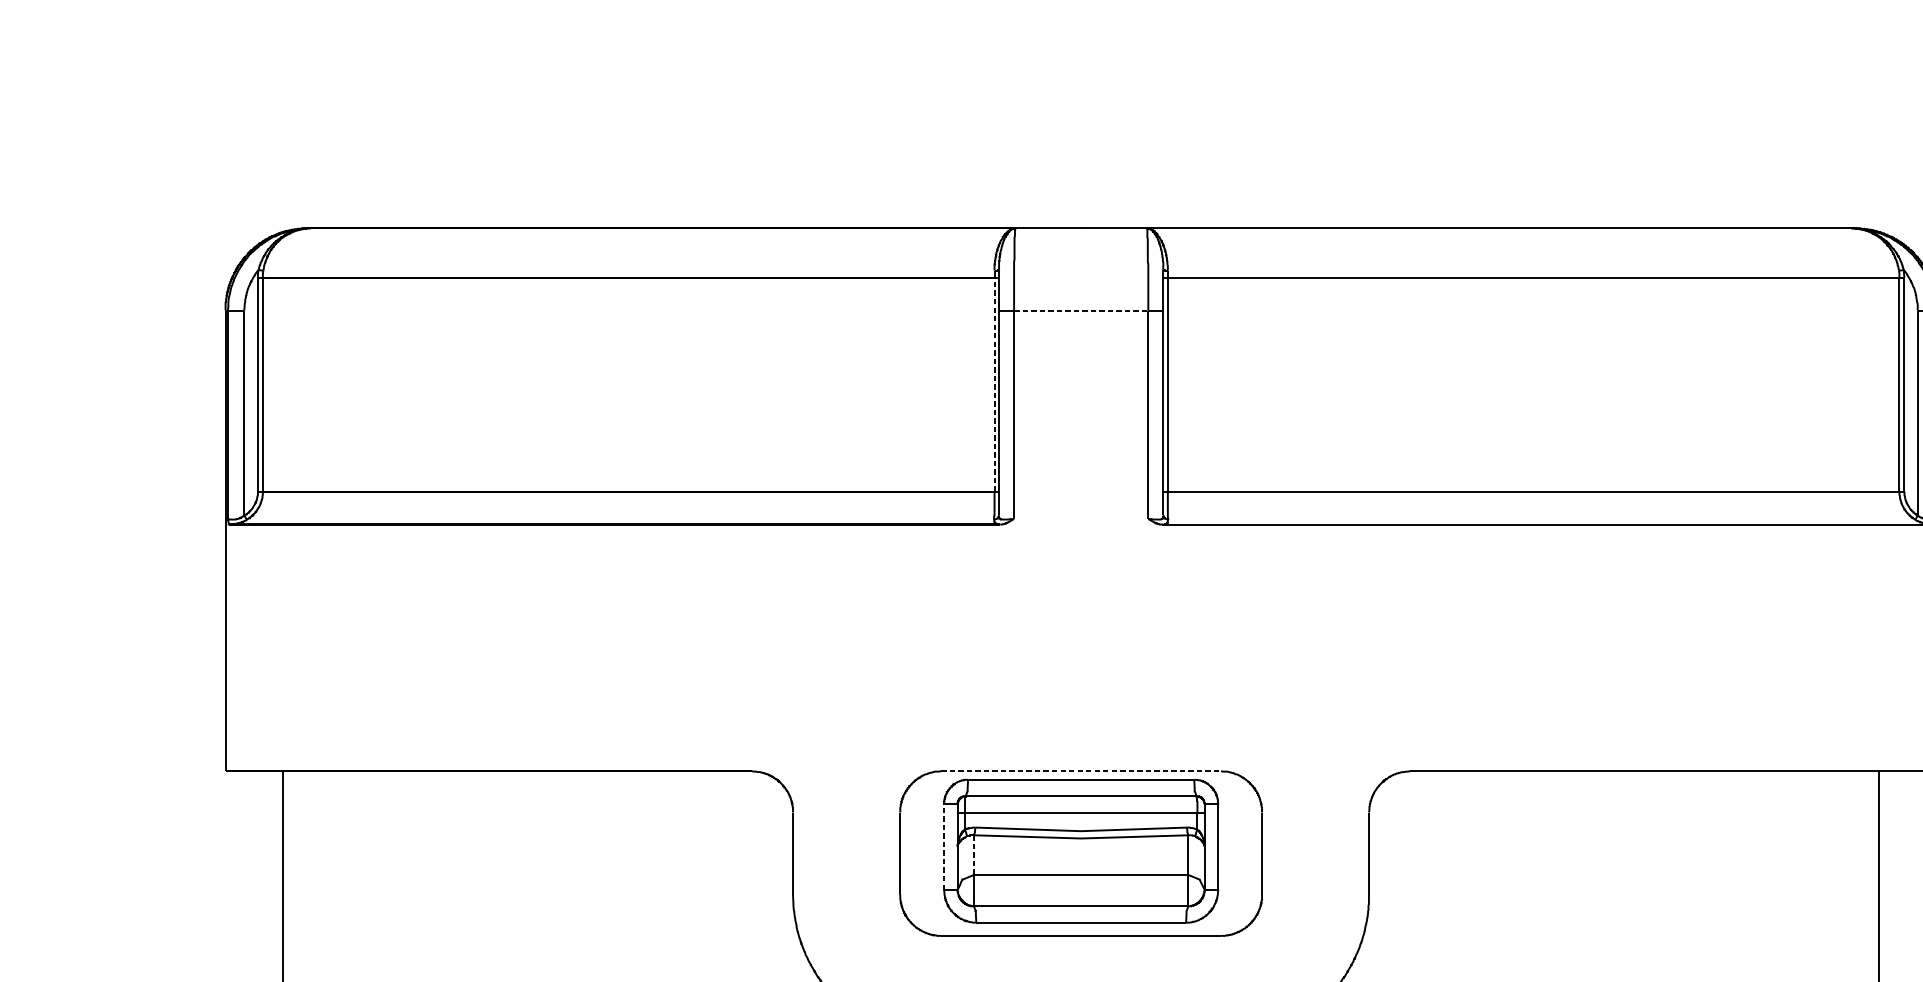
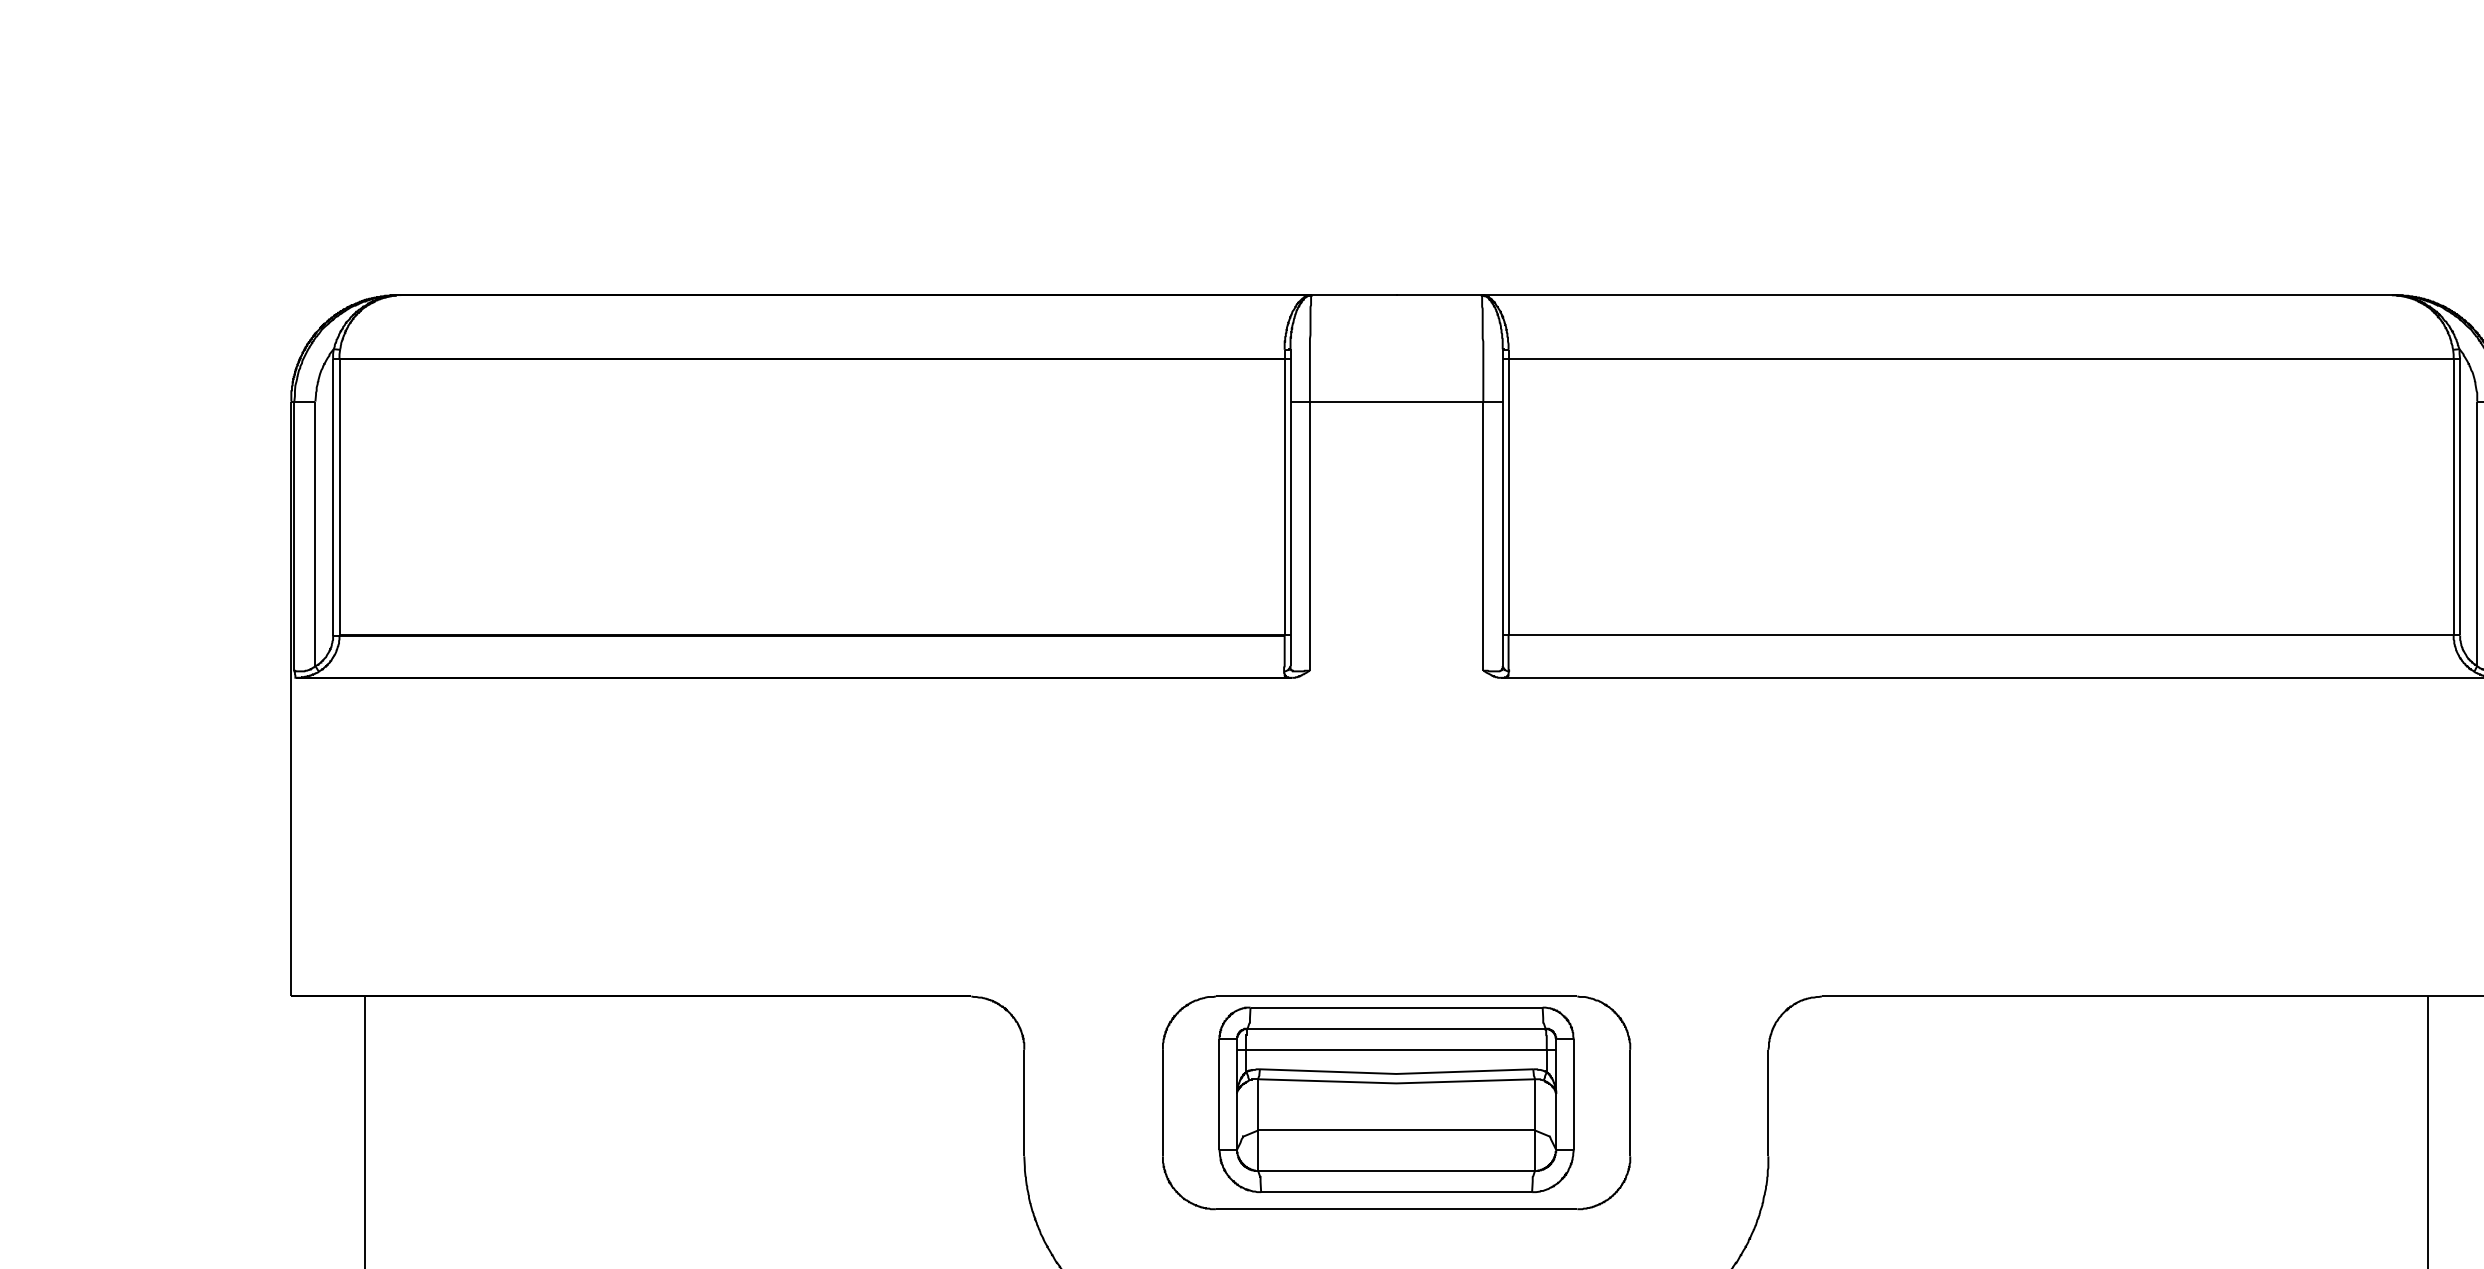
line: (1081, 310) -> (1396, 401), dashed -> solid
line: (994, 384) -> (1284, 496), dashed -> solid
line: (1081, 771) -> (1396, 996), dashed -> solid
line: (944, 847) -> (1219, 1094), dashed -> solid
line: (974, 854) -> (1258, 1104), dashed -> solid

